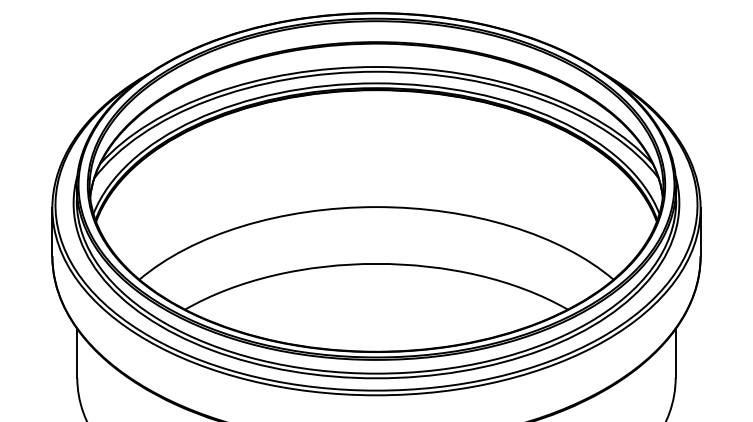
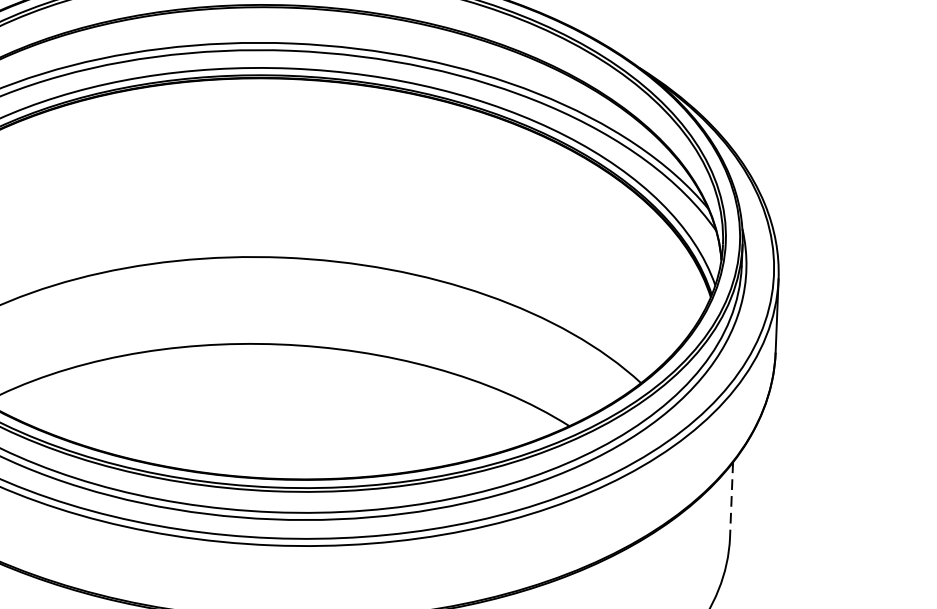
line: (675, 353) -> (731, 499), solid -> dashed

